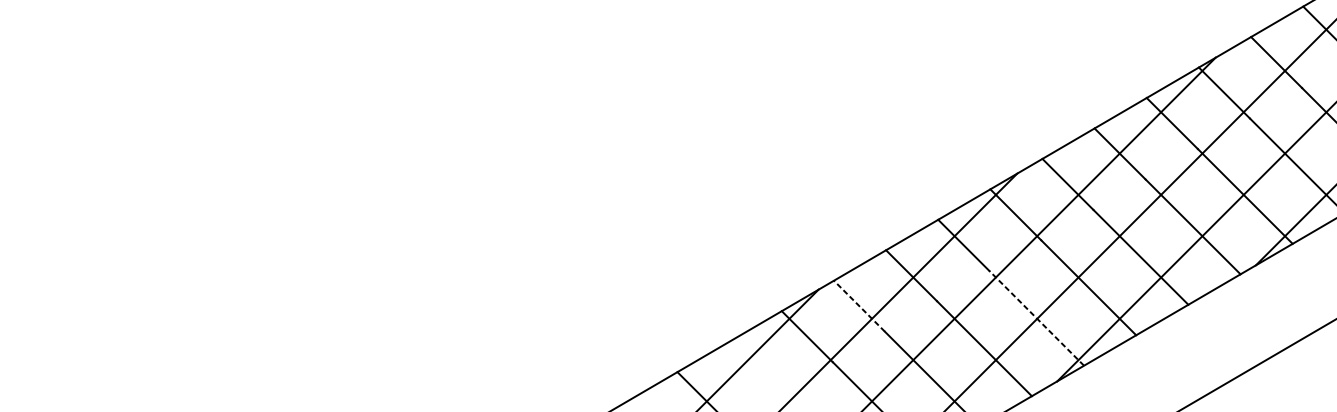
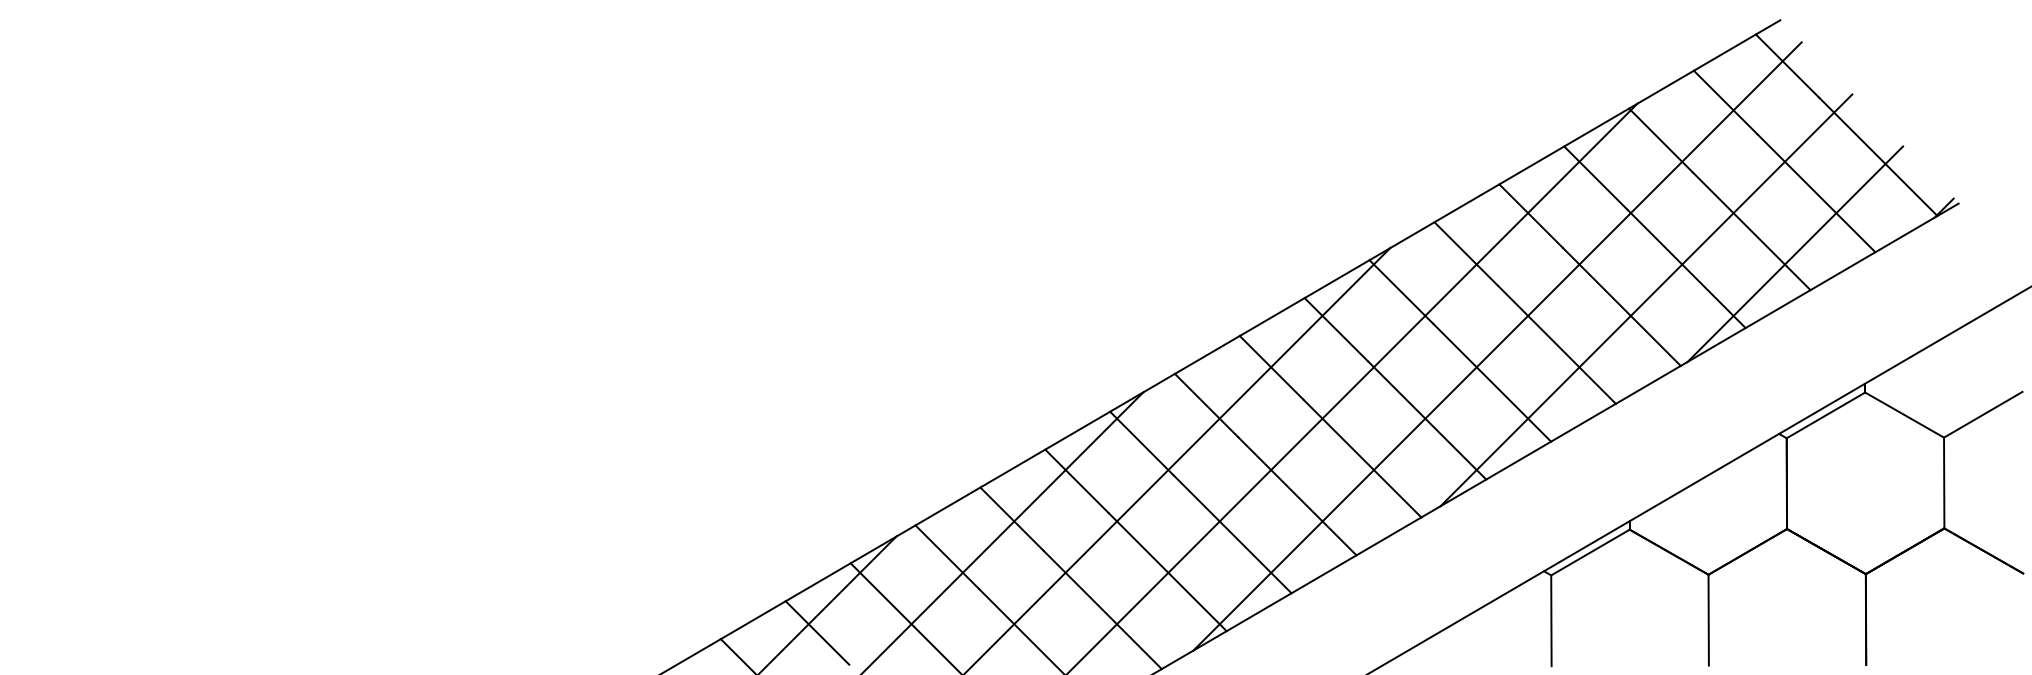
line: (859, 306) -> (947, 557), dashed -> solid
line: (1036, 317) -> (1167, 571), dashed -> solid
line: (755, 366) -> (817, 632), added

